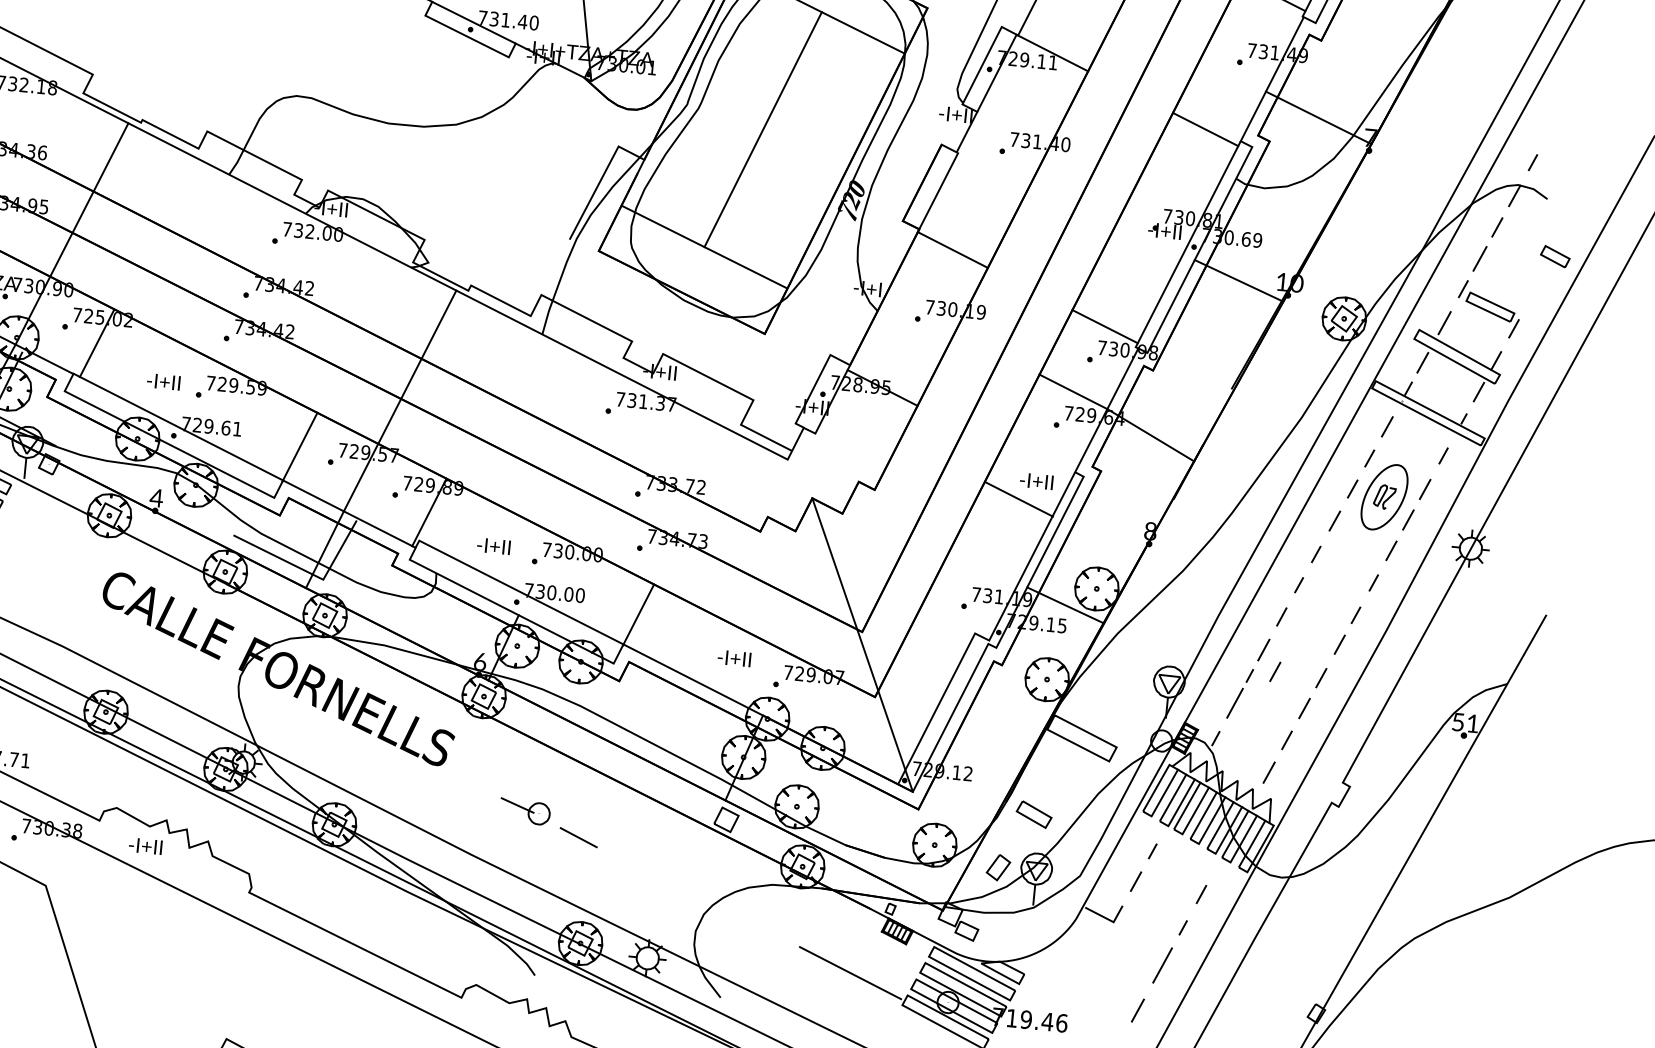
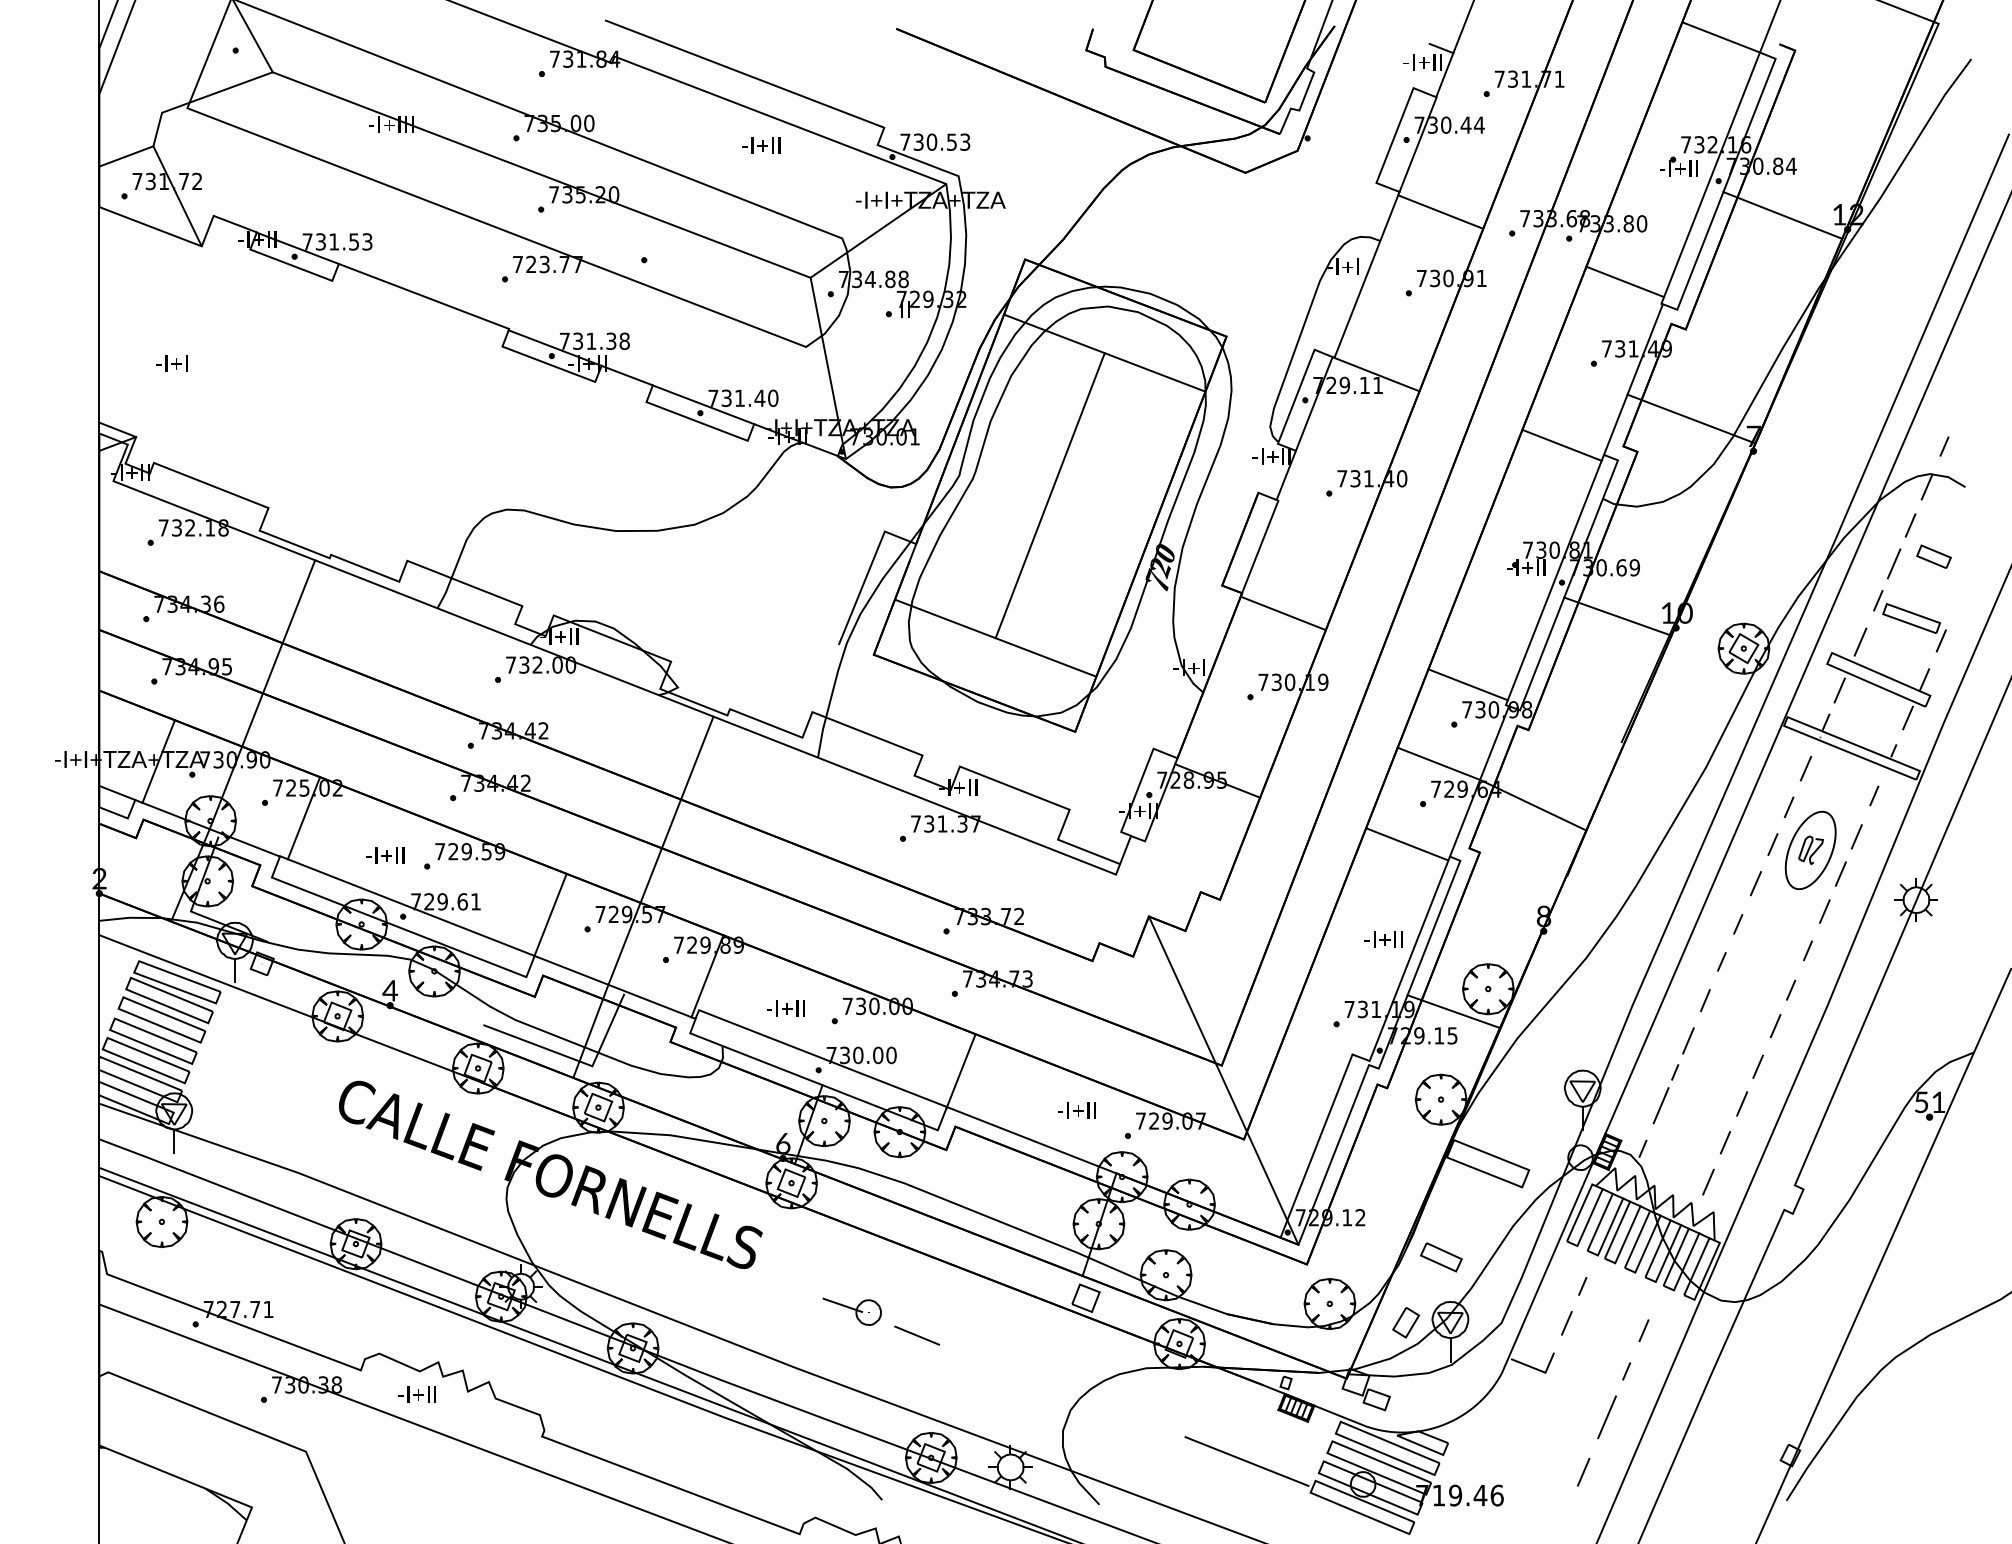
part: (1554, 256) -> (1933, 556), moved
text: (1036, 481) -> (1383, 939), moved
line: (1019, 499) -> (1407, 844), moved
line: (1274, 671) -> (1703, 1064), removed

